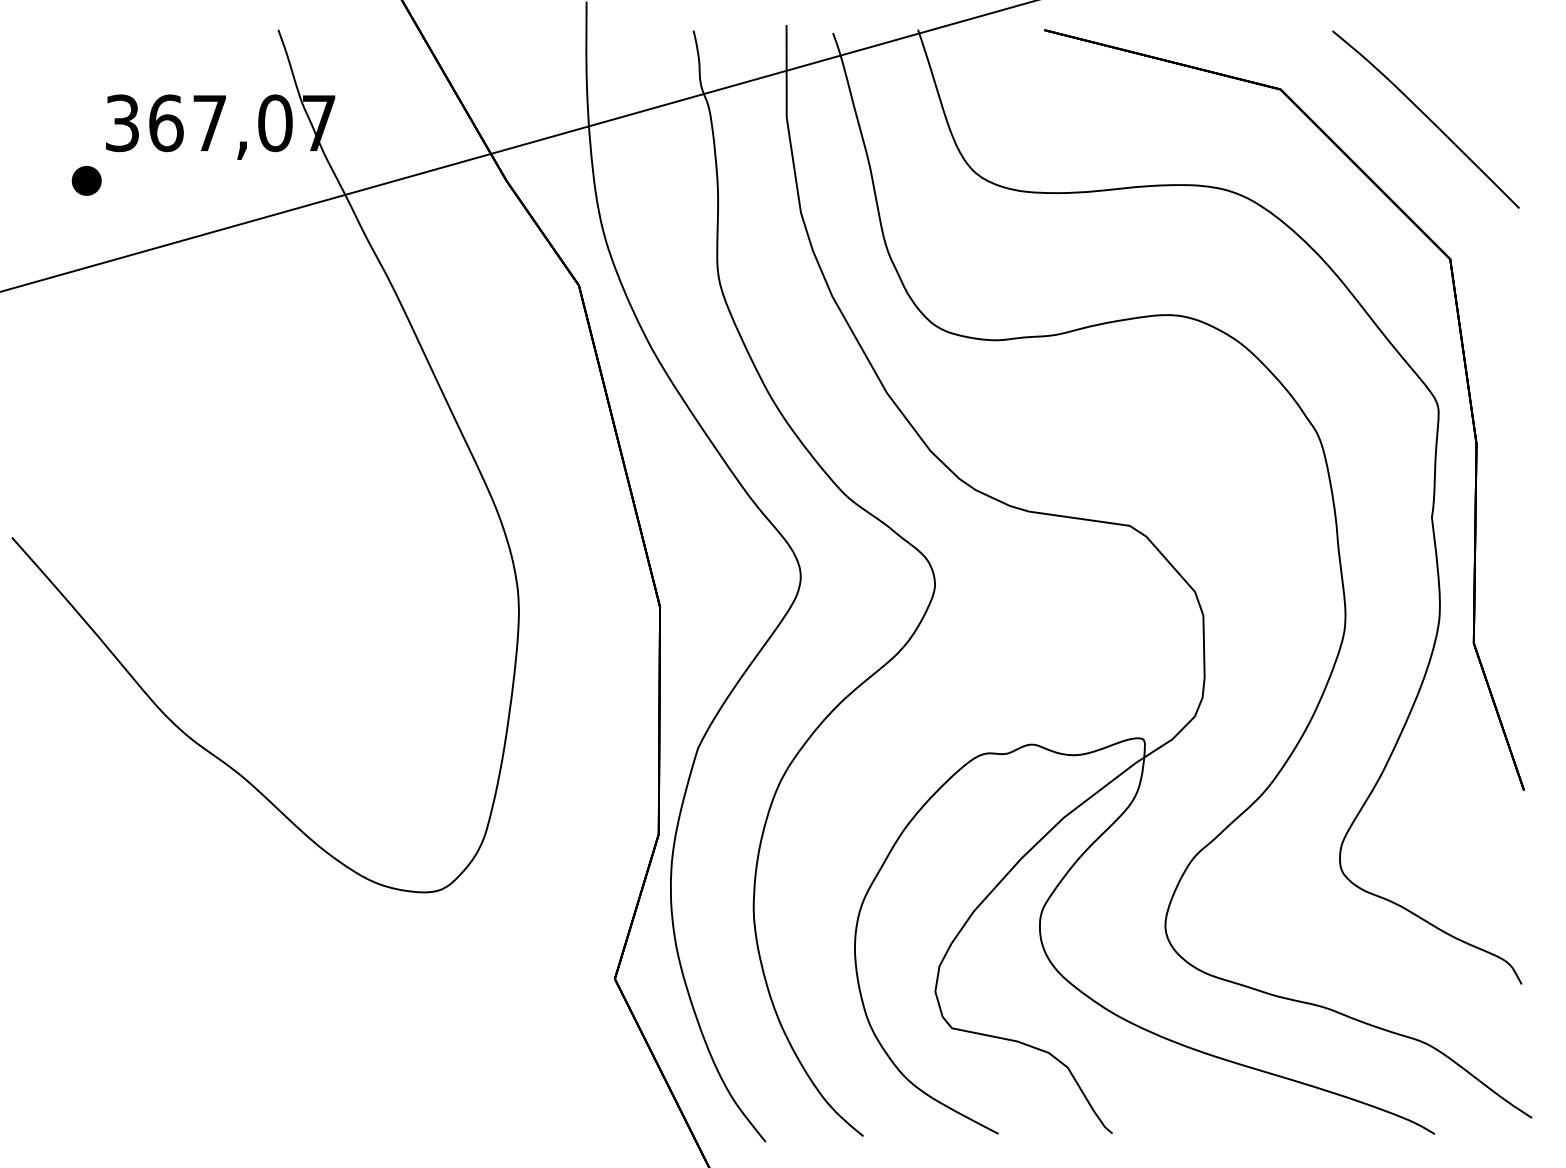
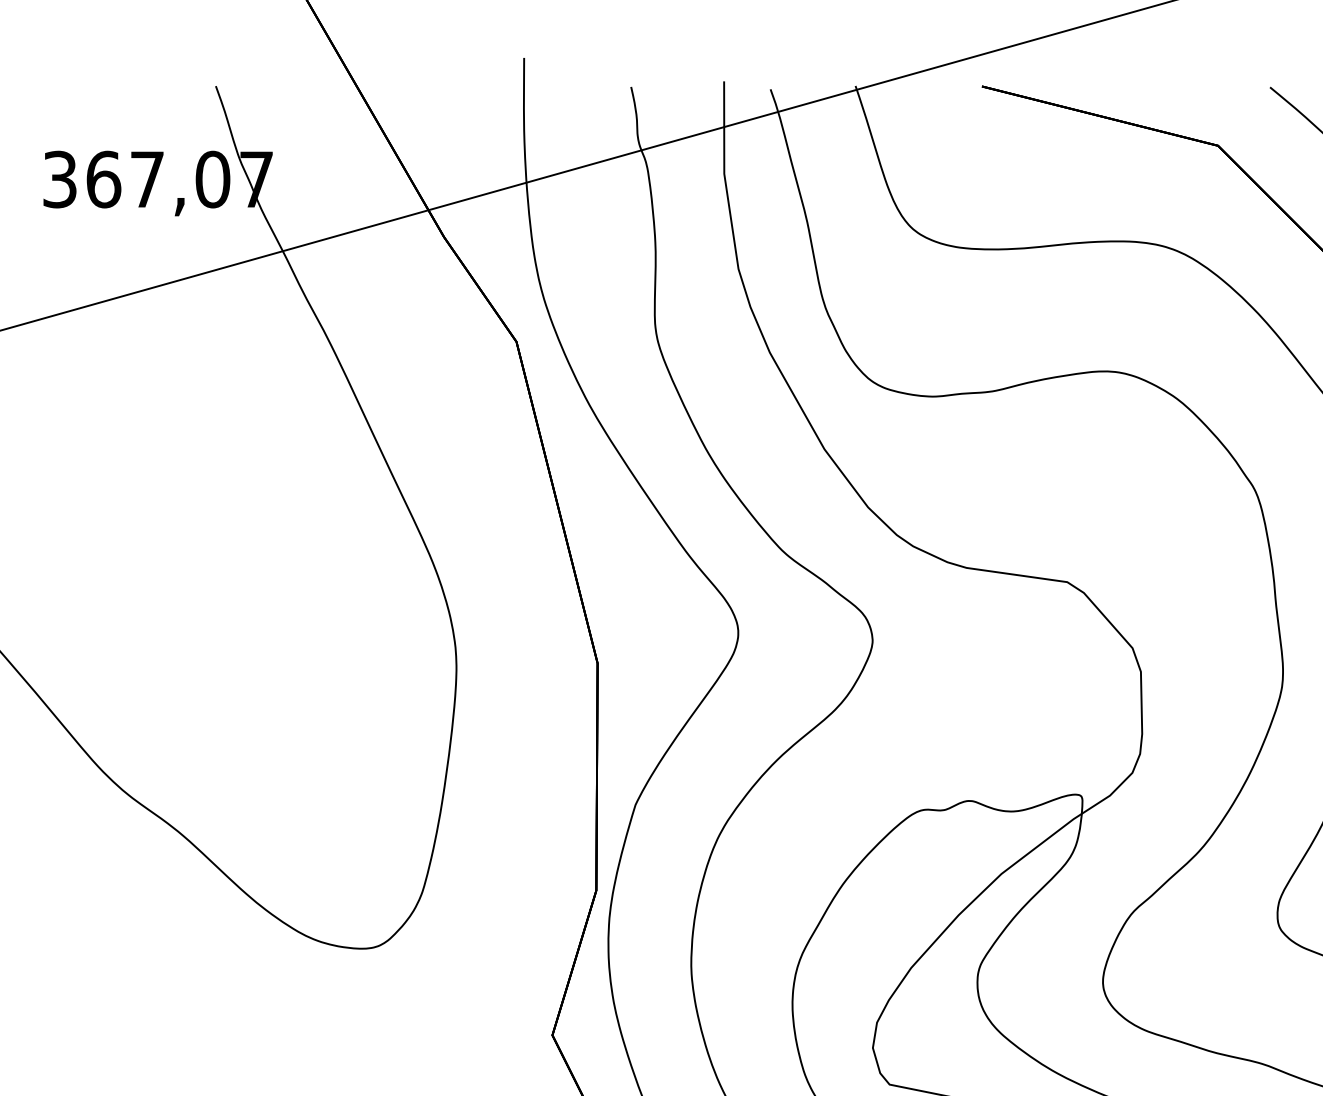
part: (86, 180) -> (24, 236), removed

